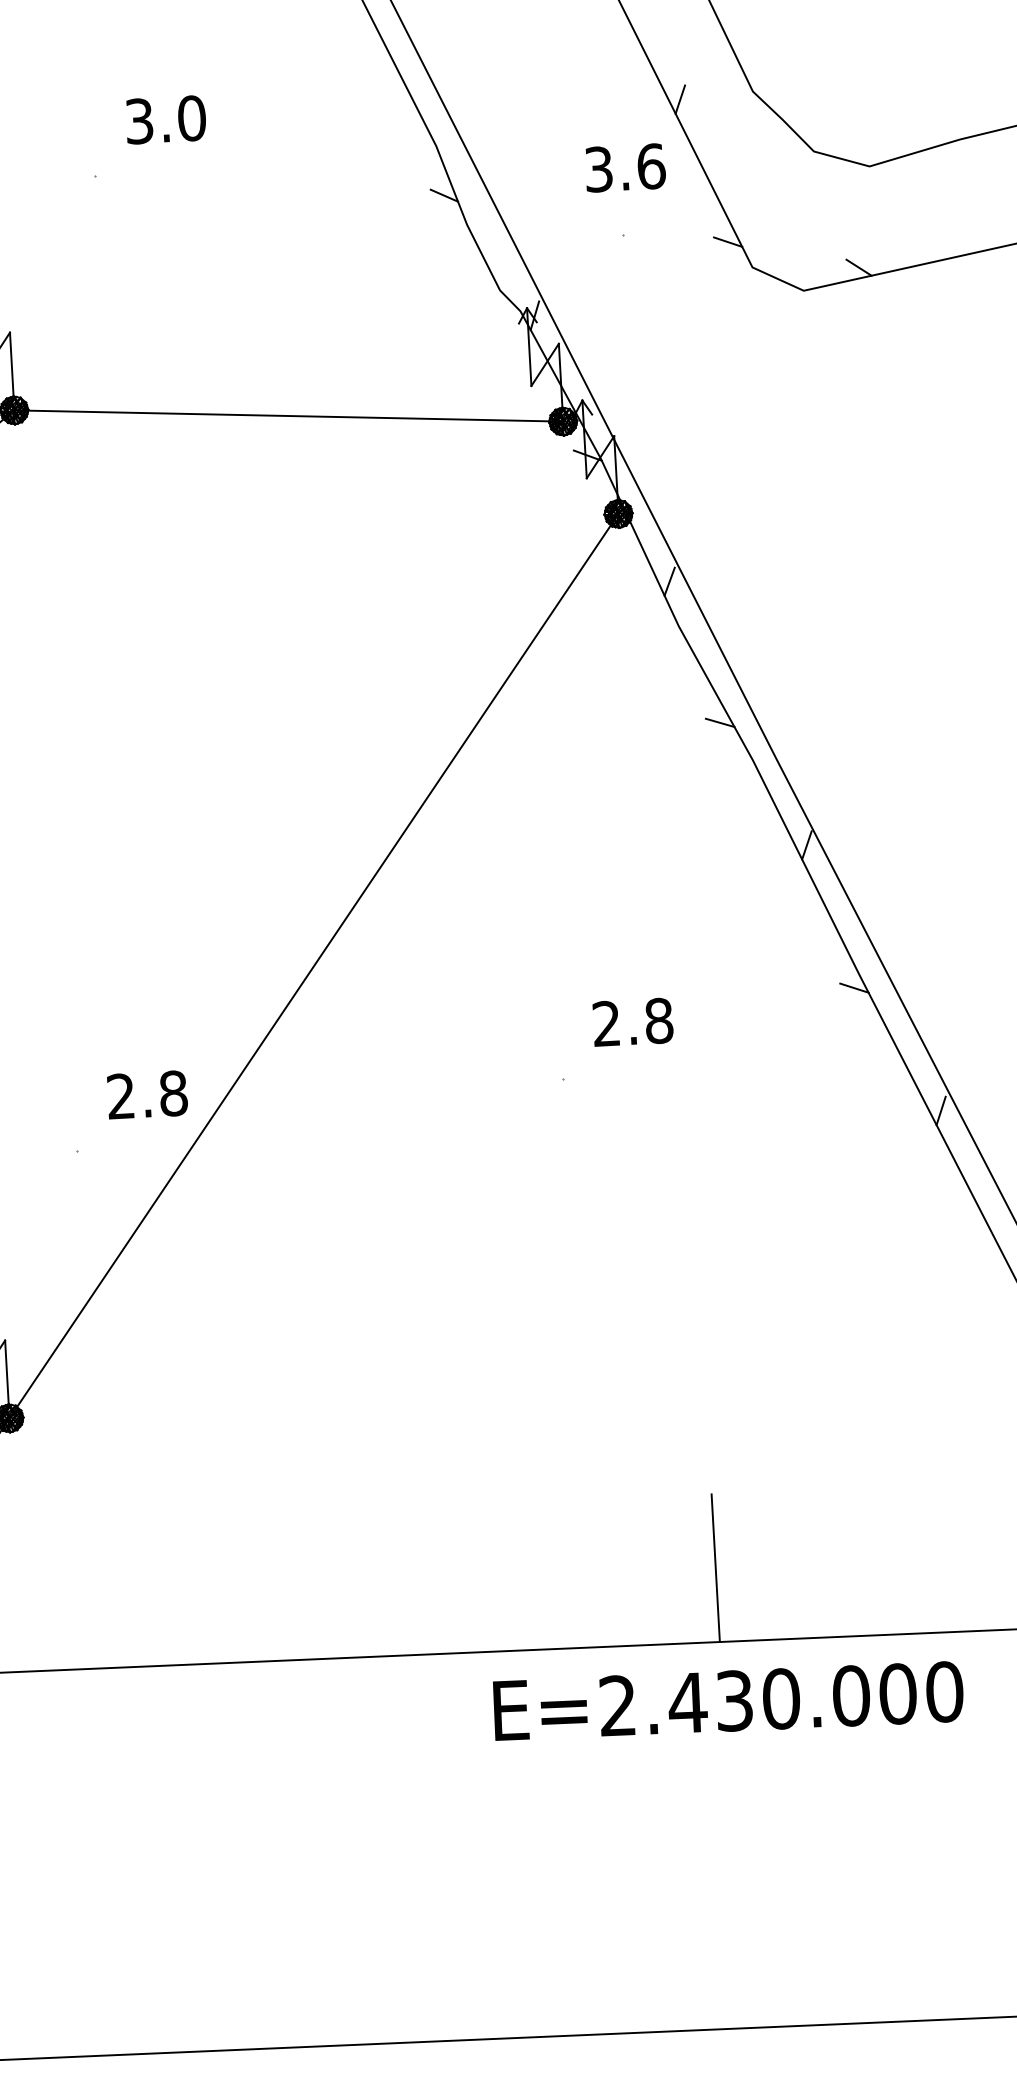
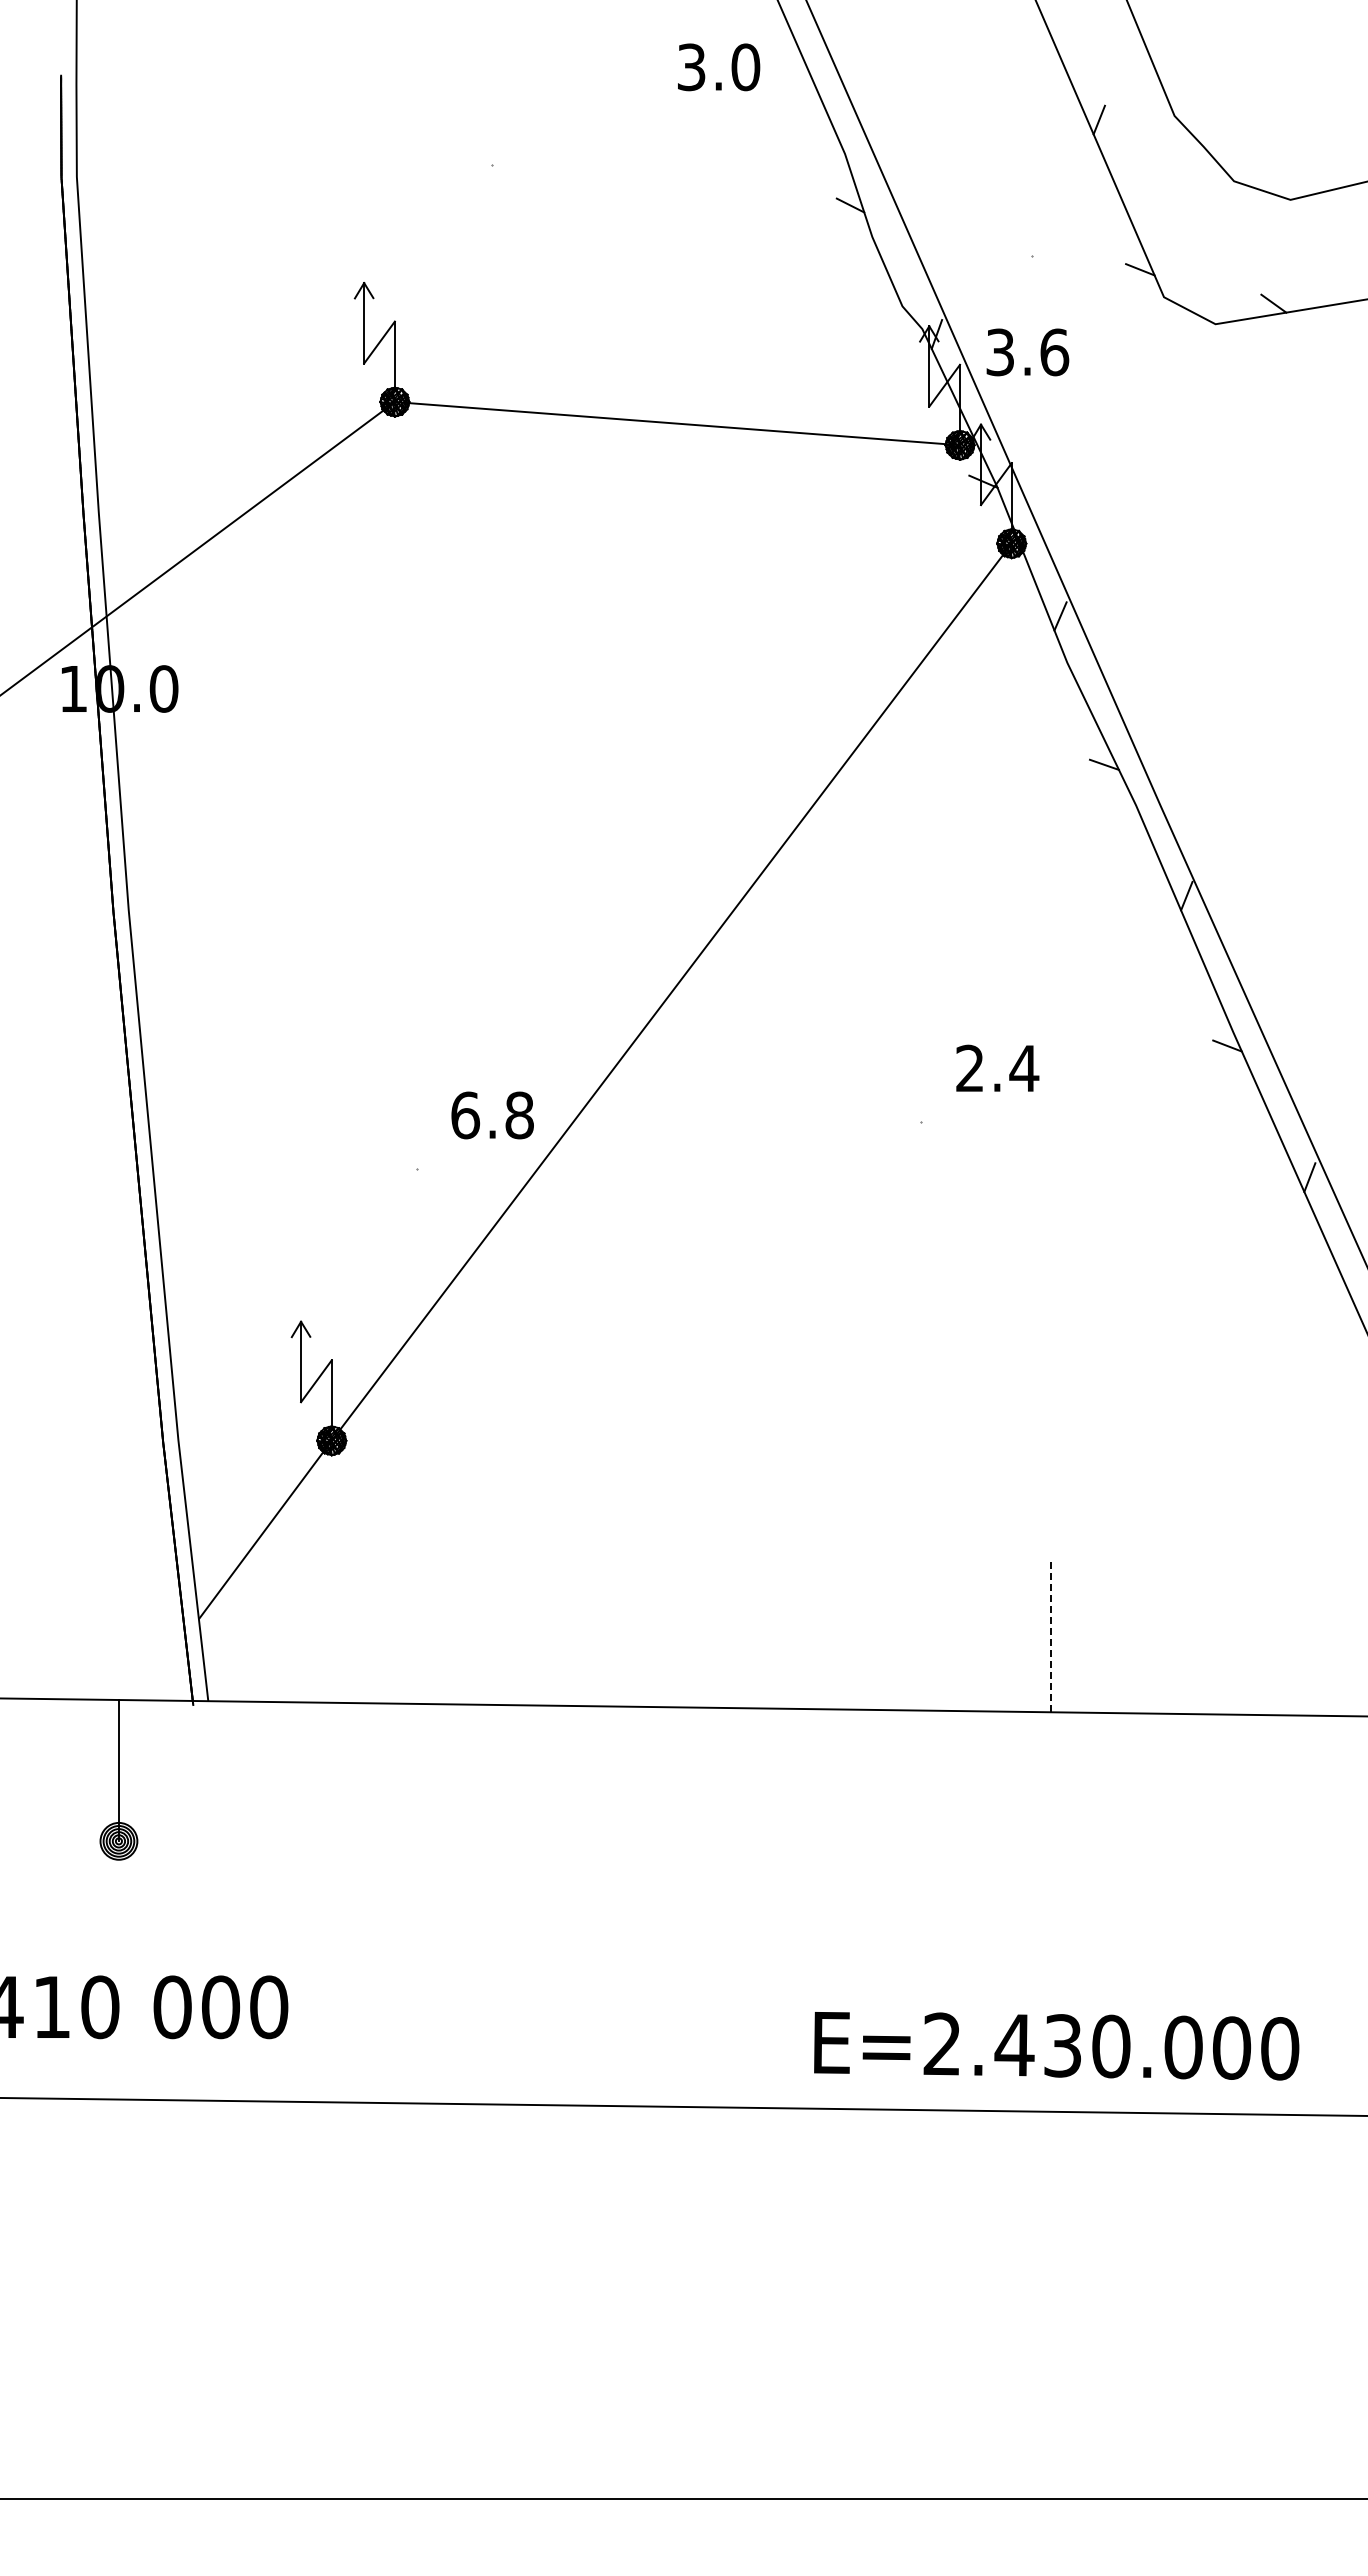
text: (166, 120) -> (719, 67), moved
text: (625, 168) -> (1027, 352), moved
text: (659, 1020) -> (1024, 1068), 2.8 -> 2.4
text: (121, 1096) -> (465, 1115), 2.8 -> 6.8
line: (716, 1567) -> (1051, 1635), solid -> dashed
text: (728, 1701) -> (1056, 2046), moved

